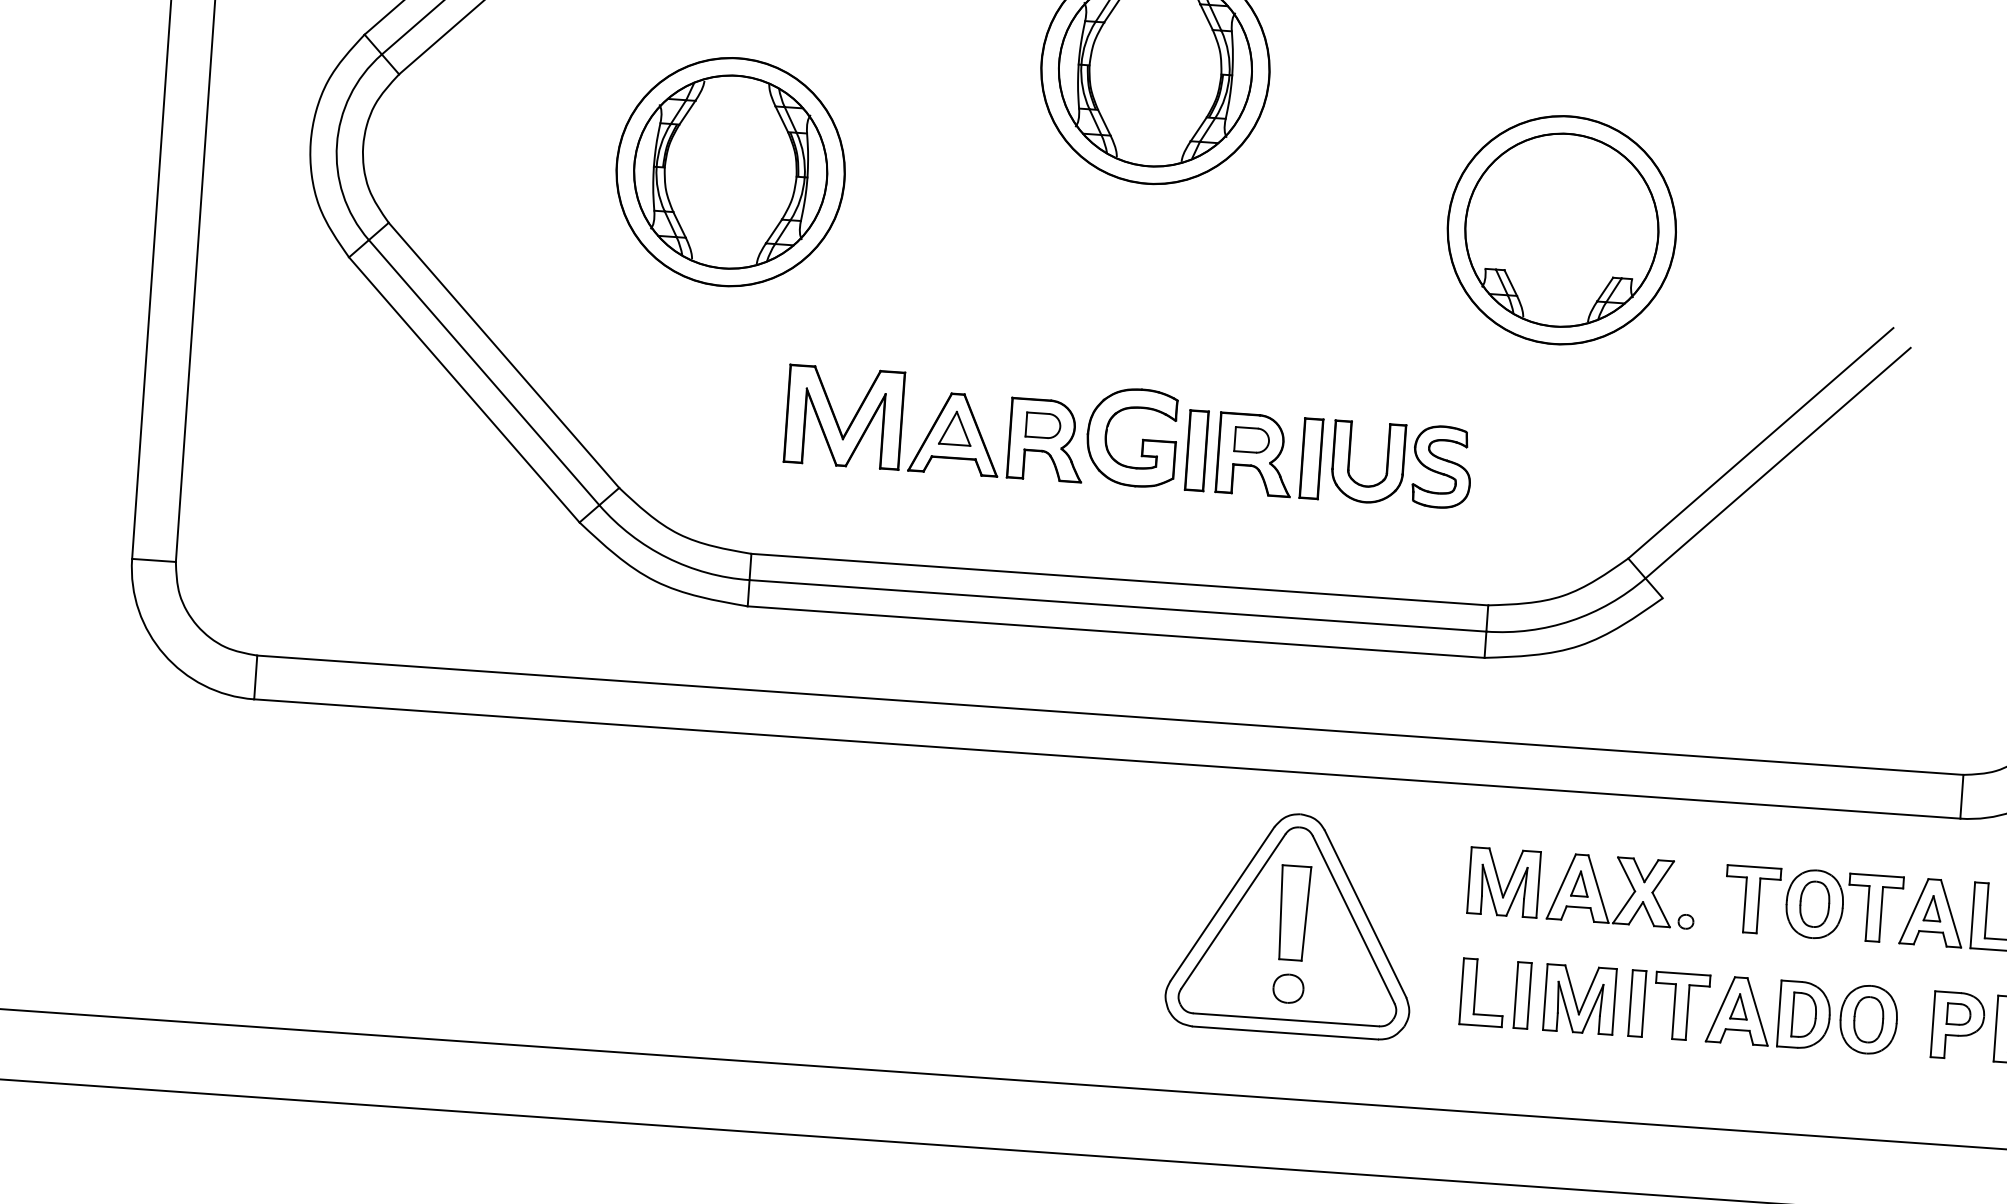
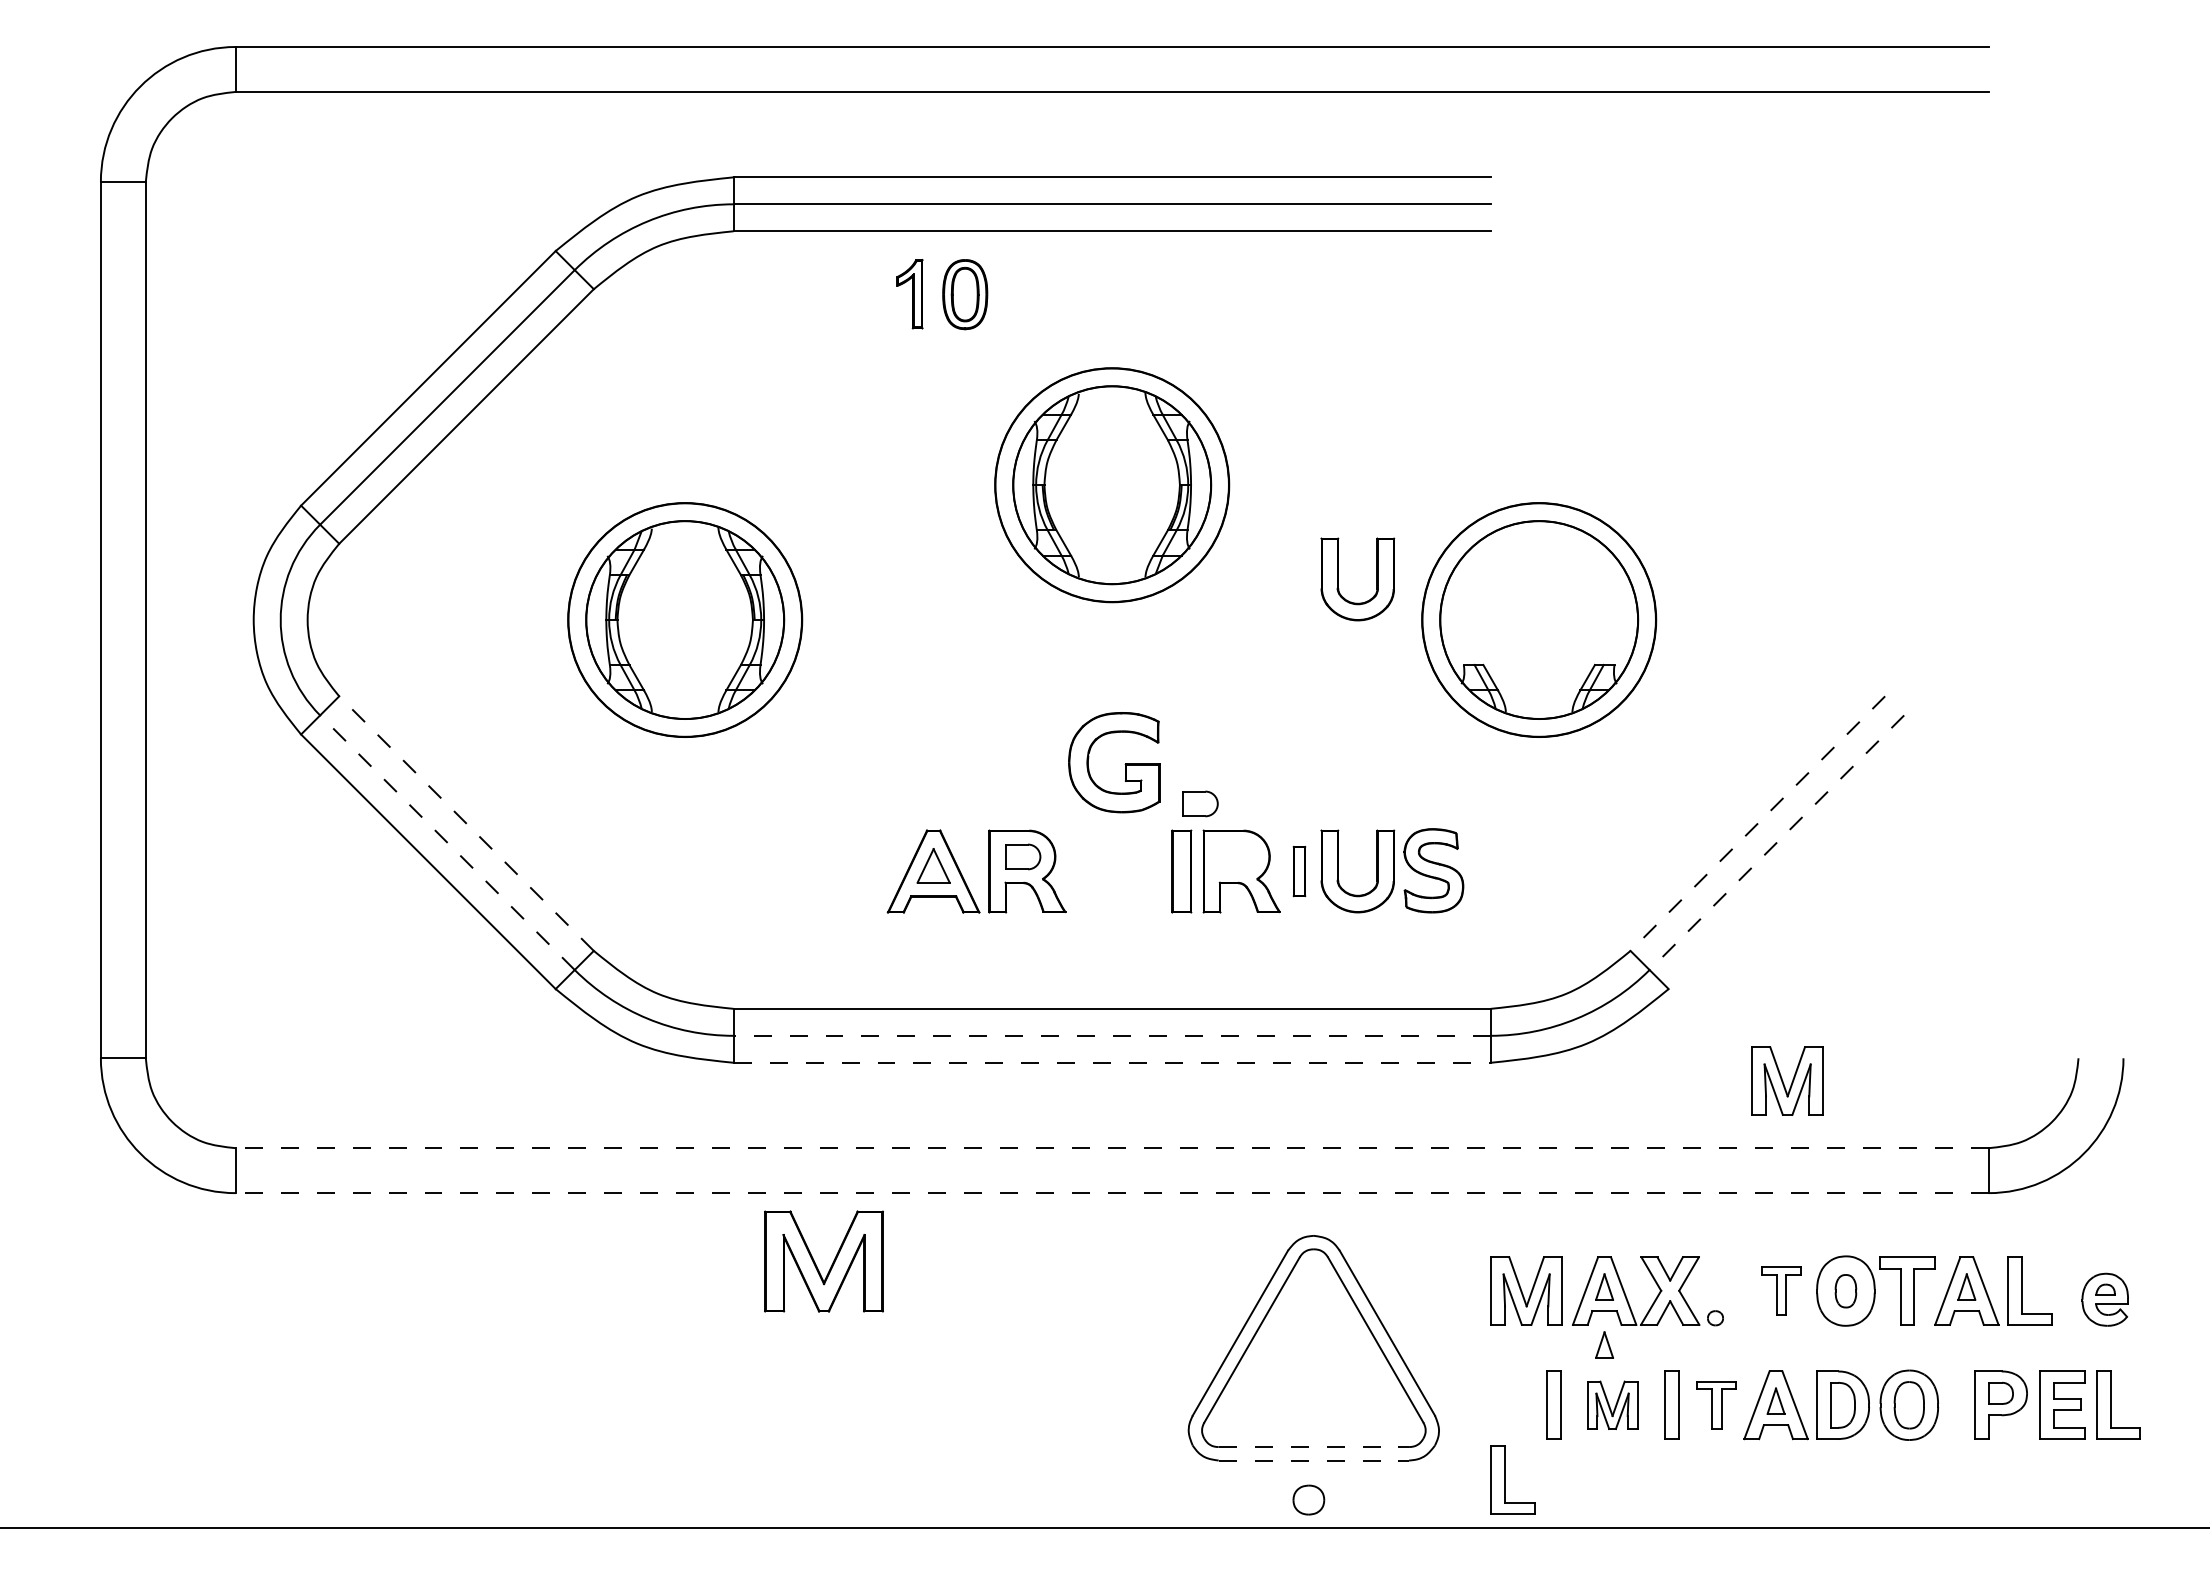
part: (1369, 177) -> (1338, 579), added
line: (503, 355) -> (466, 823), solid -> dashed
line: (484, 372) -> (447, 842), solid -> dashed
part: (836, 419) -> (816, 1264), moved
part: (1141, 439) -> (1124, 764), moved
part: (1252, 439) -> (1200, 803), moved
line: (1760, 443) -> (1757, 823), solid -> dashed
part: (1311, 458) -> (1299, 871), size x0.6
line: (1777, 463) -> (1776, 843), solid -> dashed
line: (1118, 605) -> (1112, 1035), solid -> dashed
line: (1116, 631) -> (1112, 1062), solid -> dashed
part: (1772, 695) -> (1787, 1080), added
line: (1109, 715) -> (1111, 1148), solid -> dashed
line: (1106, 759) -> (1111, 1193), solid -> dashed
part: (1752, 899) -> (1781, 1290), size x0.7
part: (1814, 904) -> (1845, 1291), size x0.7
part: (1293, 913) -> (1313, 1337), removed
part: (1576, 939) -> (1604, 1344), added
part: (1288, 988) -> (1308, 1499), moved
part: (1475, 991) -> (1505, 1479), moved
part: (1579, 999) -> (1612, 1405), size x0.7
part: (1681, 1005) -> (1716, 1404), size x0.7
line: (1286, 1020) -> (1314, 1447), solid -> dashed
line: (1286, 1032) -> (1314, 1460), solid -> dashed

